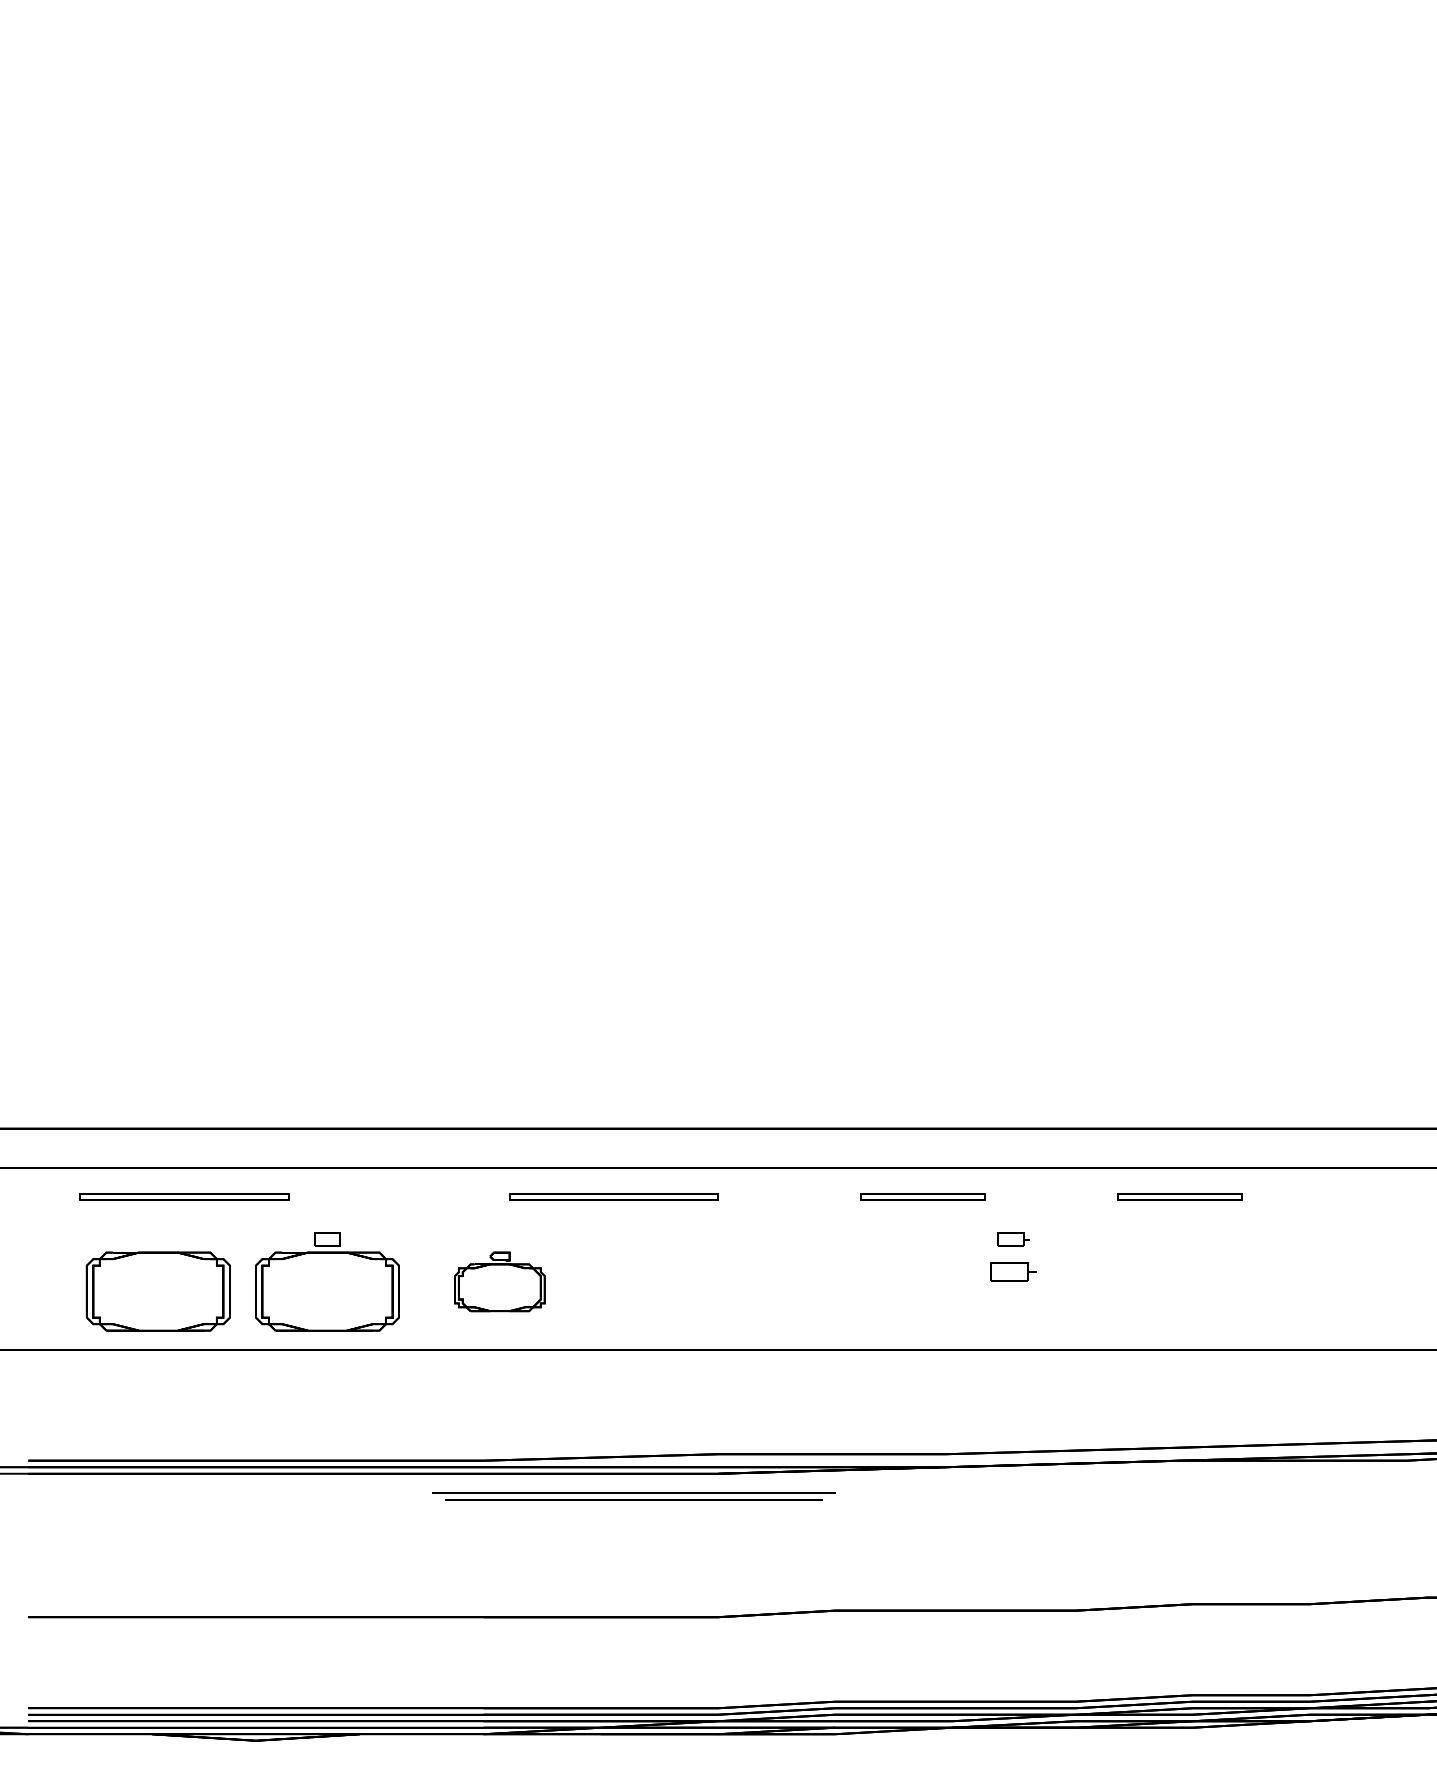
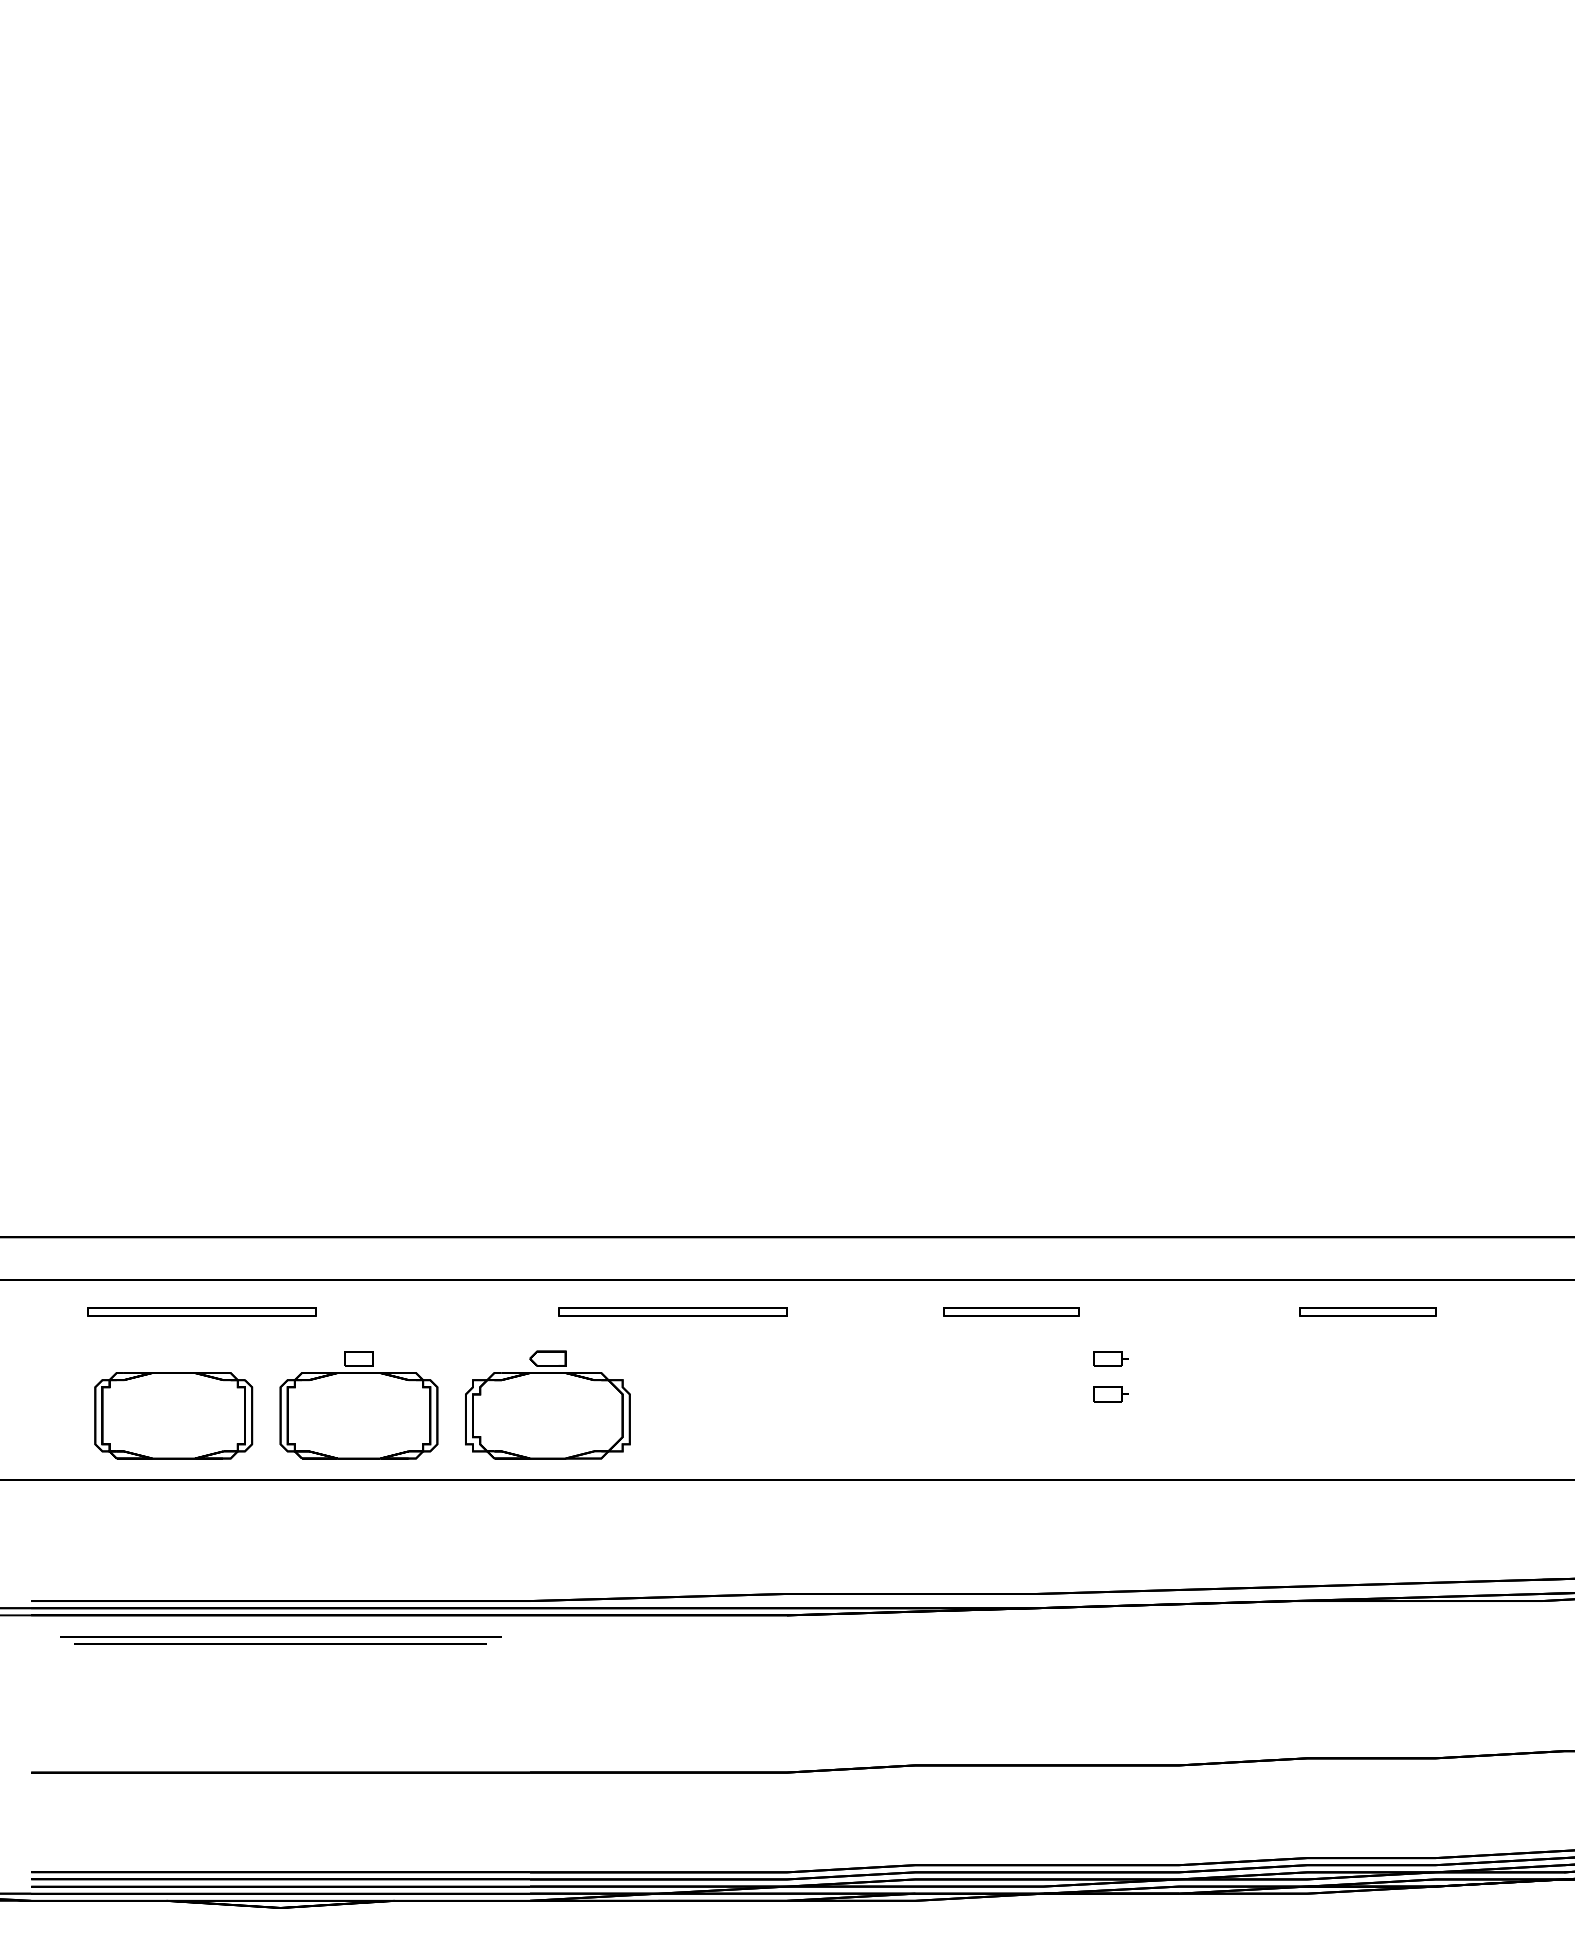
part: (1179, 1196) -> (1367, 1311), moved
part: (1013, 1272) -> (1110, 1394), size x0.71
part: (499, 1281) -> (547, 1404), size x1.67
part: (633, 1496) -> (280, 1640), moved

